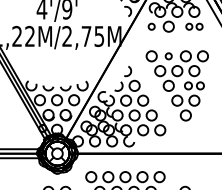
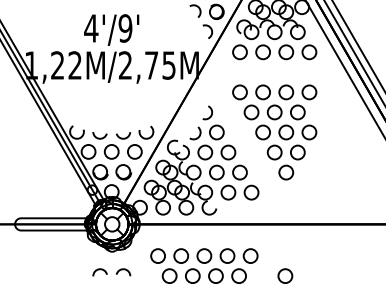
circle: (151, 26) -> (239, 52), size x1.67
part: (194, 26) -> (297, 52), size x1.67
circle: (168, 56) -> (262, 92), size x1.67
part: (194, 85) -> (297, 132), size x1.43

